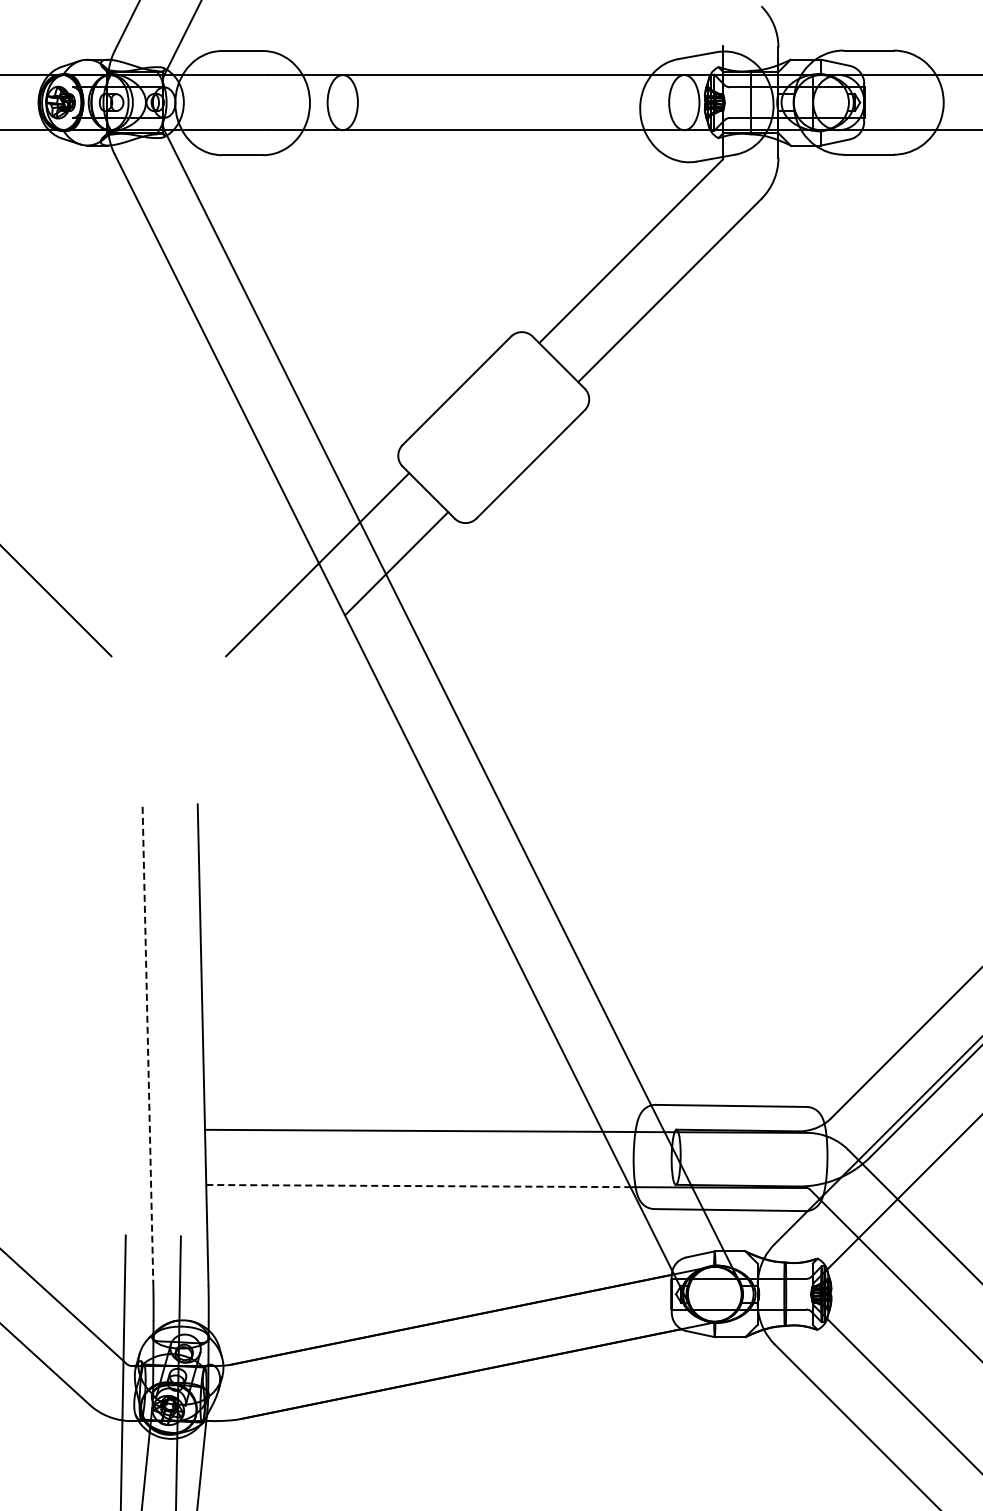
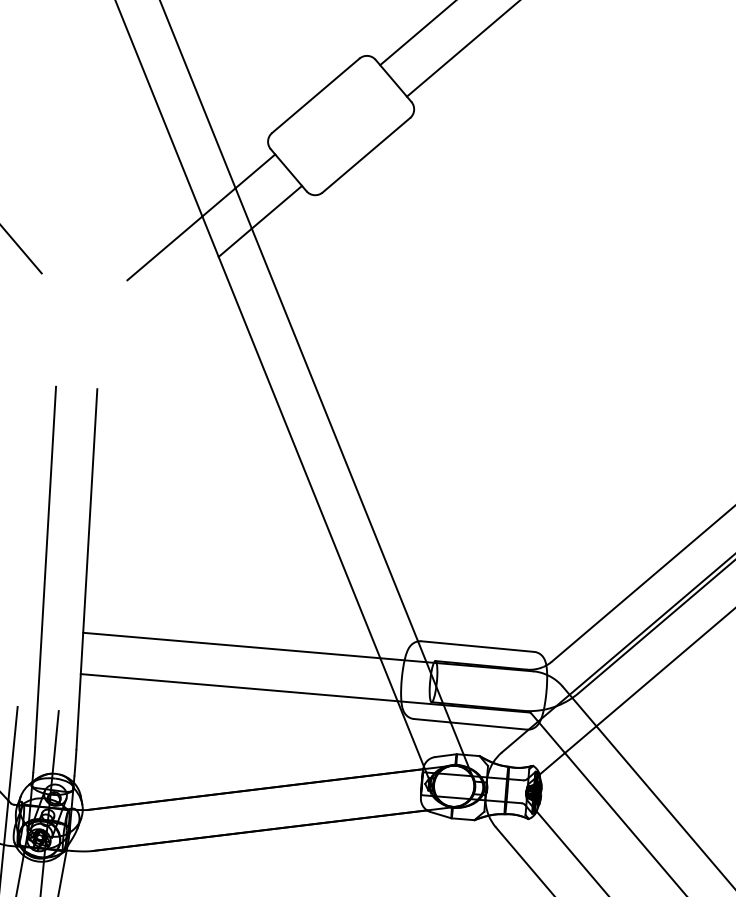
line: (147, 1046) -> (45, 567), dashed -> solid
line: (418, 1186) -> (239, 687), dashed -> solid

